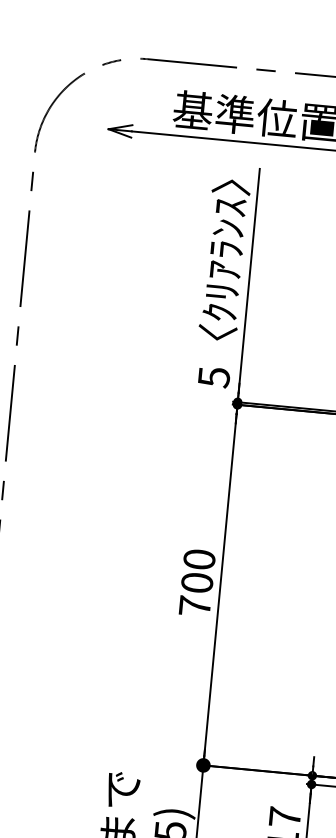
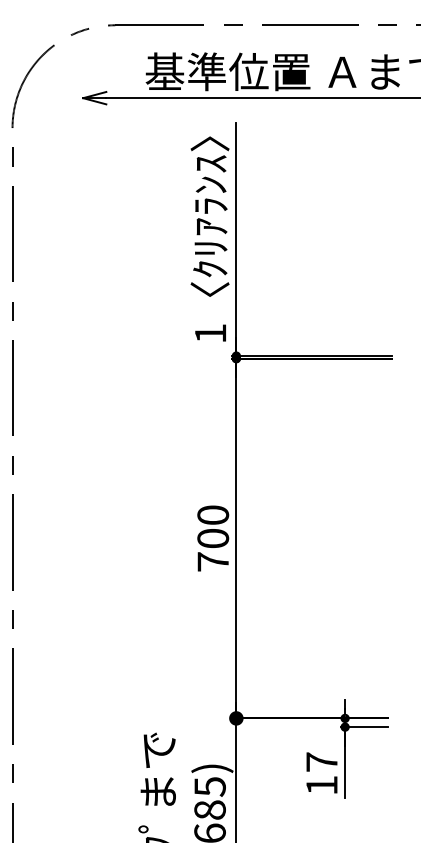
text: (213, 377) -> (210, 333), 5 -> 1

